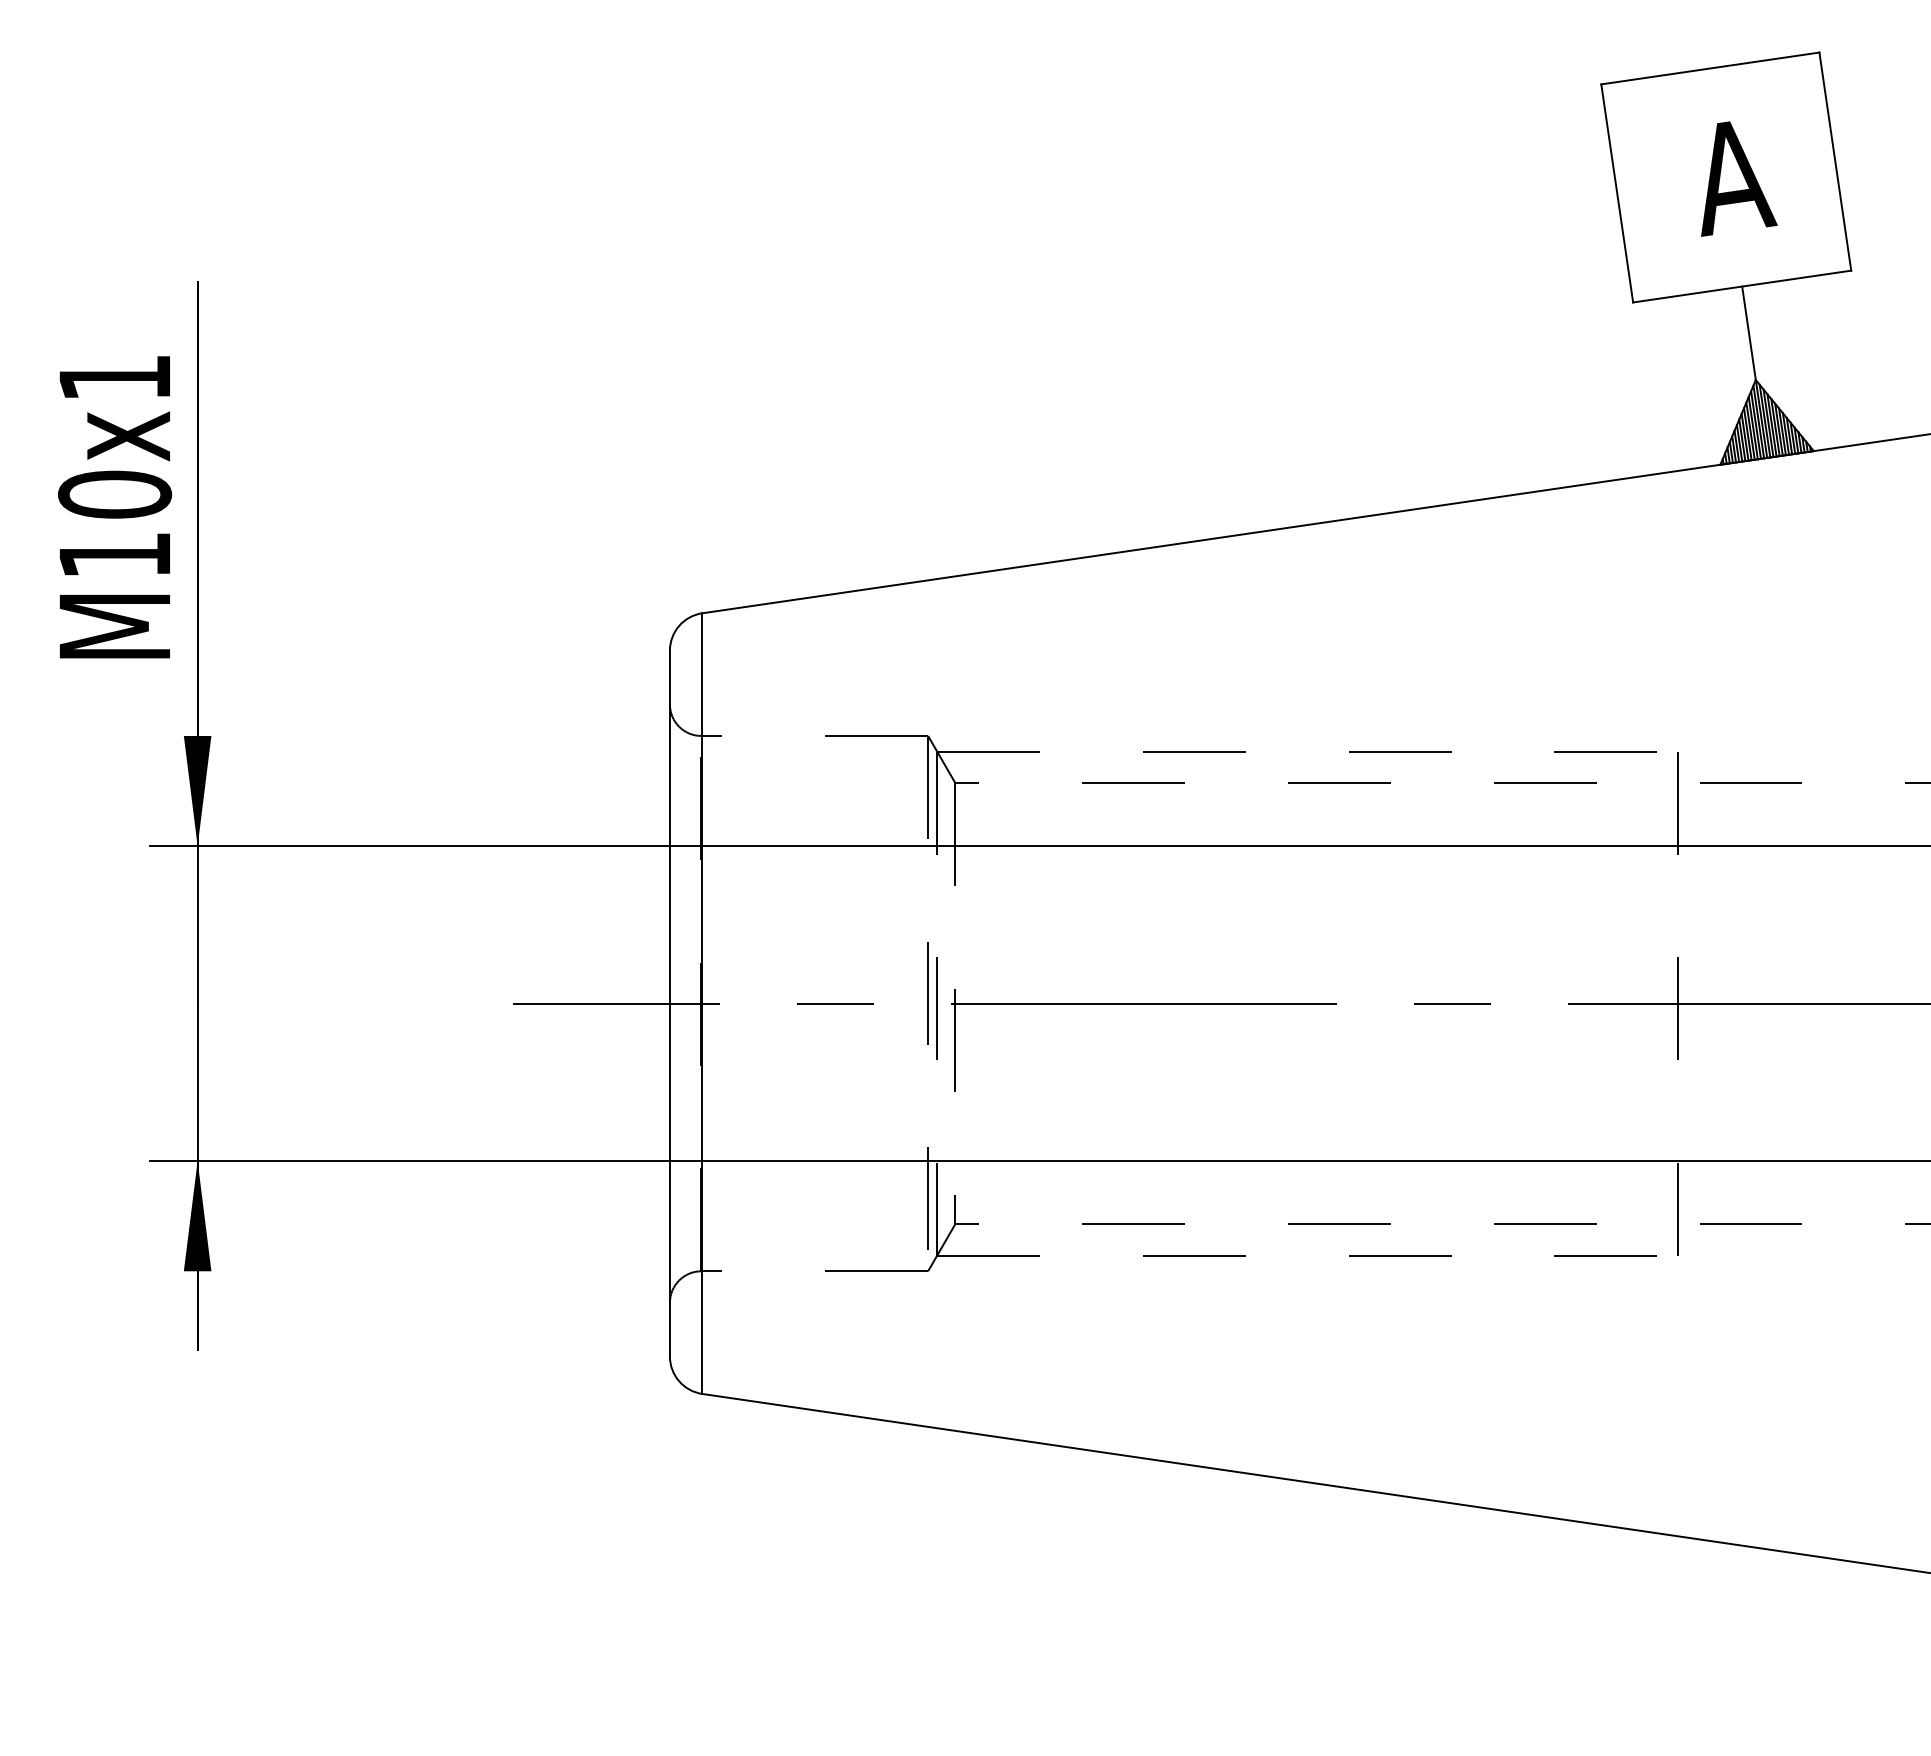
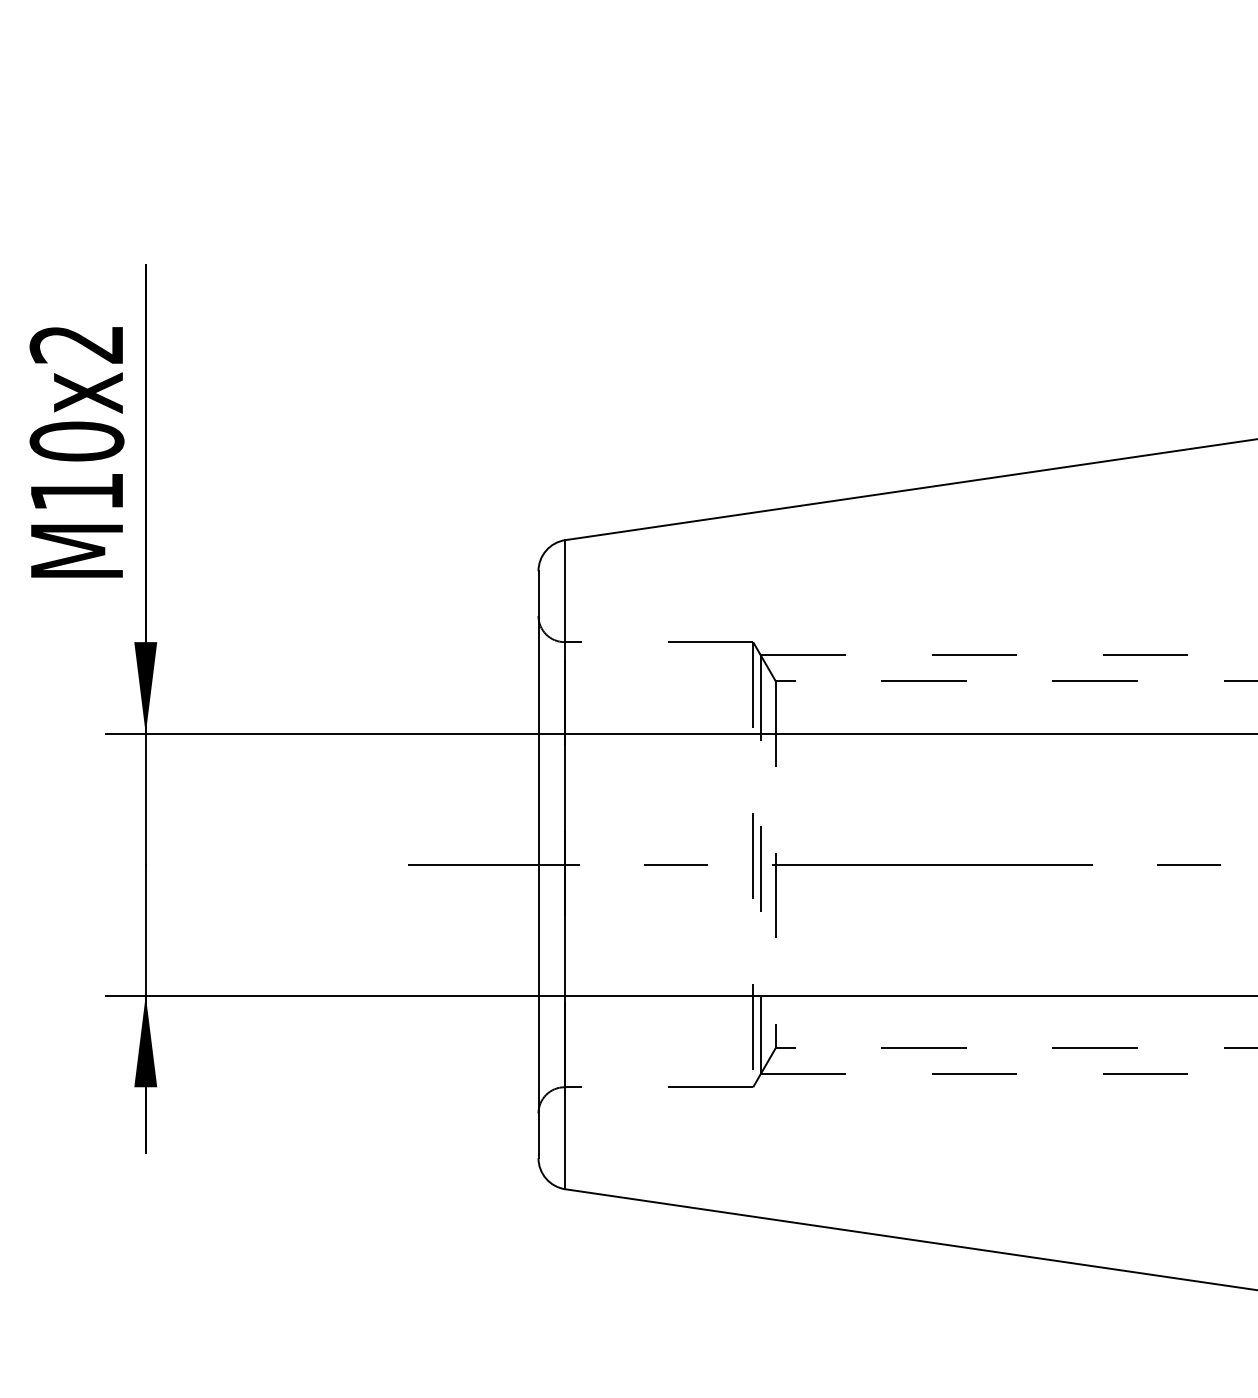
text: (113, 378) -> (75, 344), M10x1 -> M10x2

